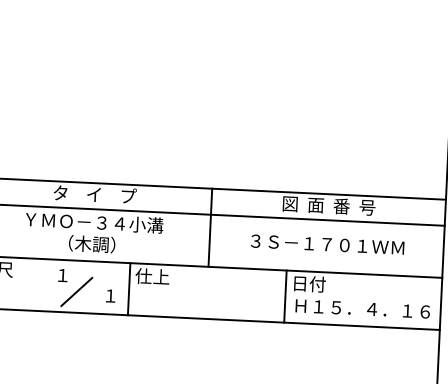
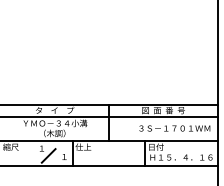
text: (327, 244) -> (174, 128), moved

